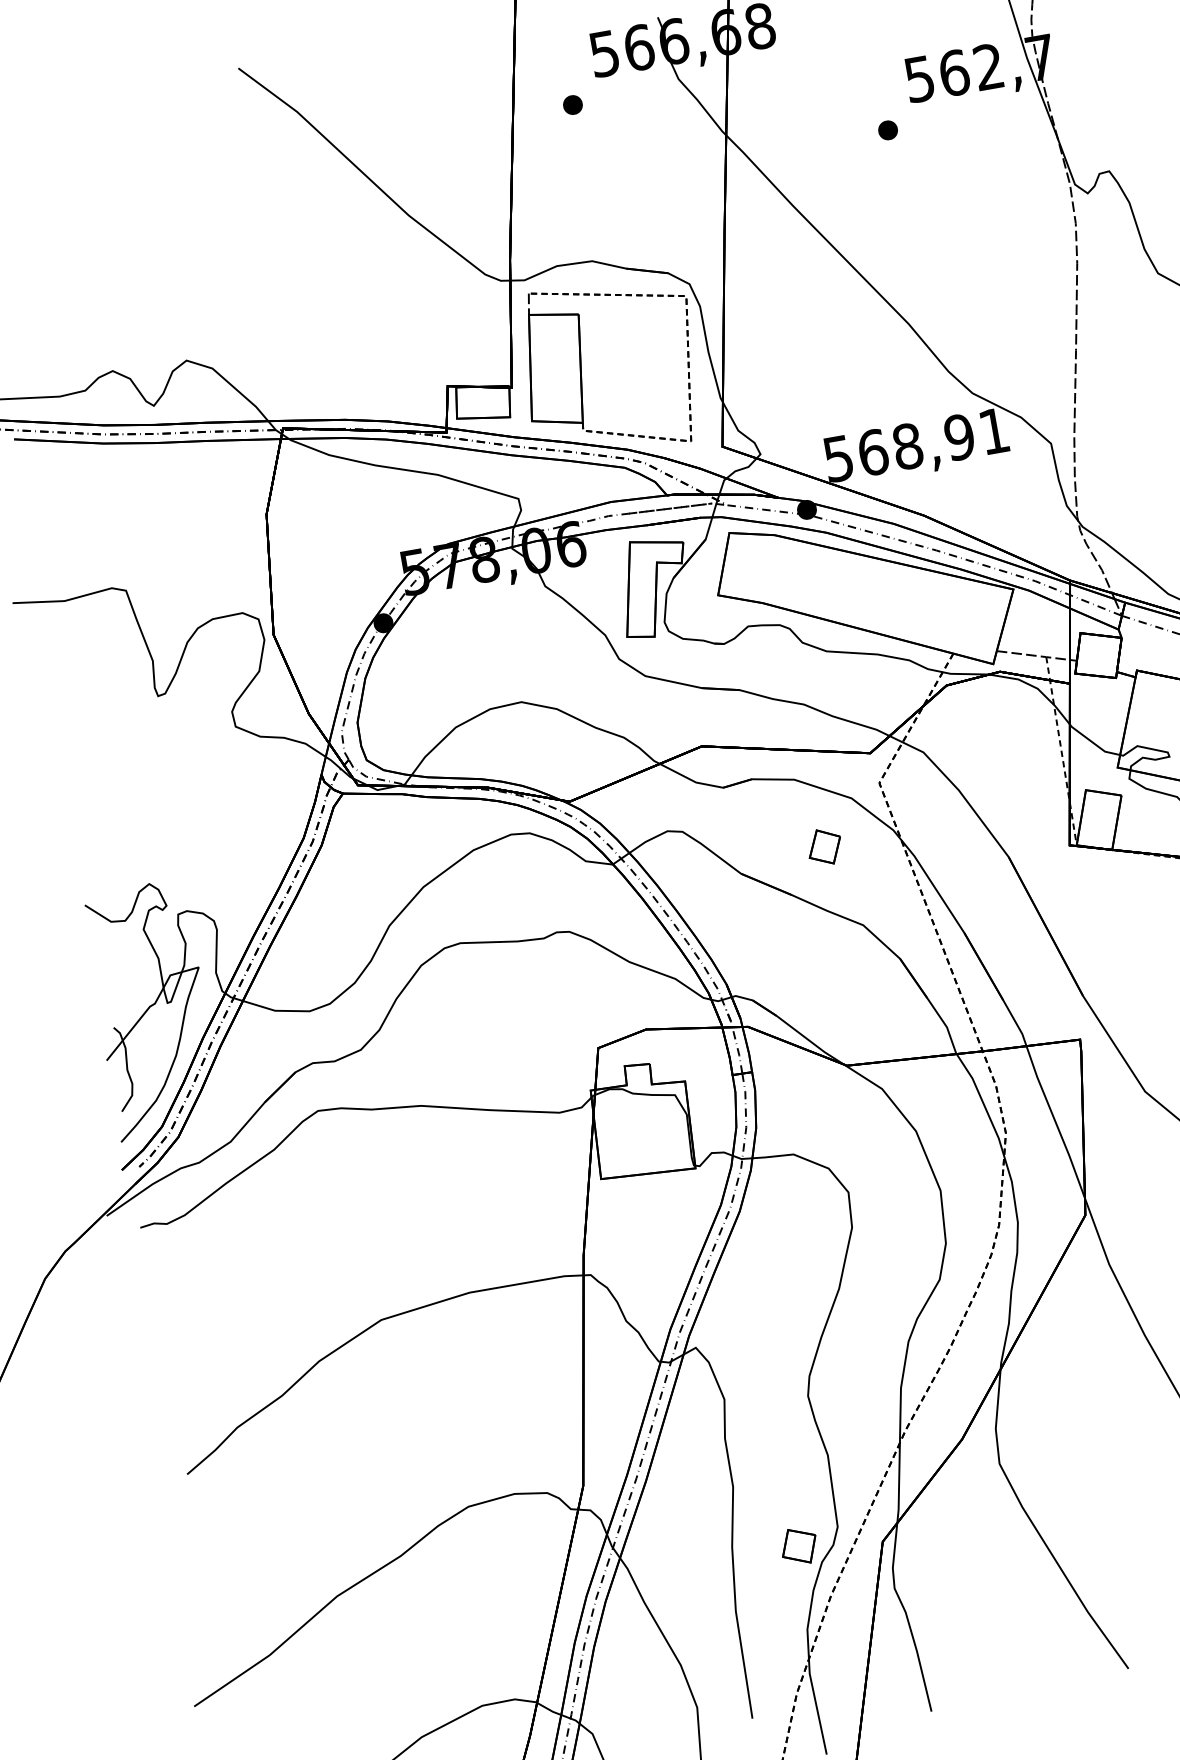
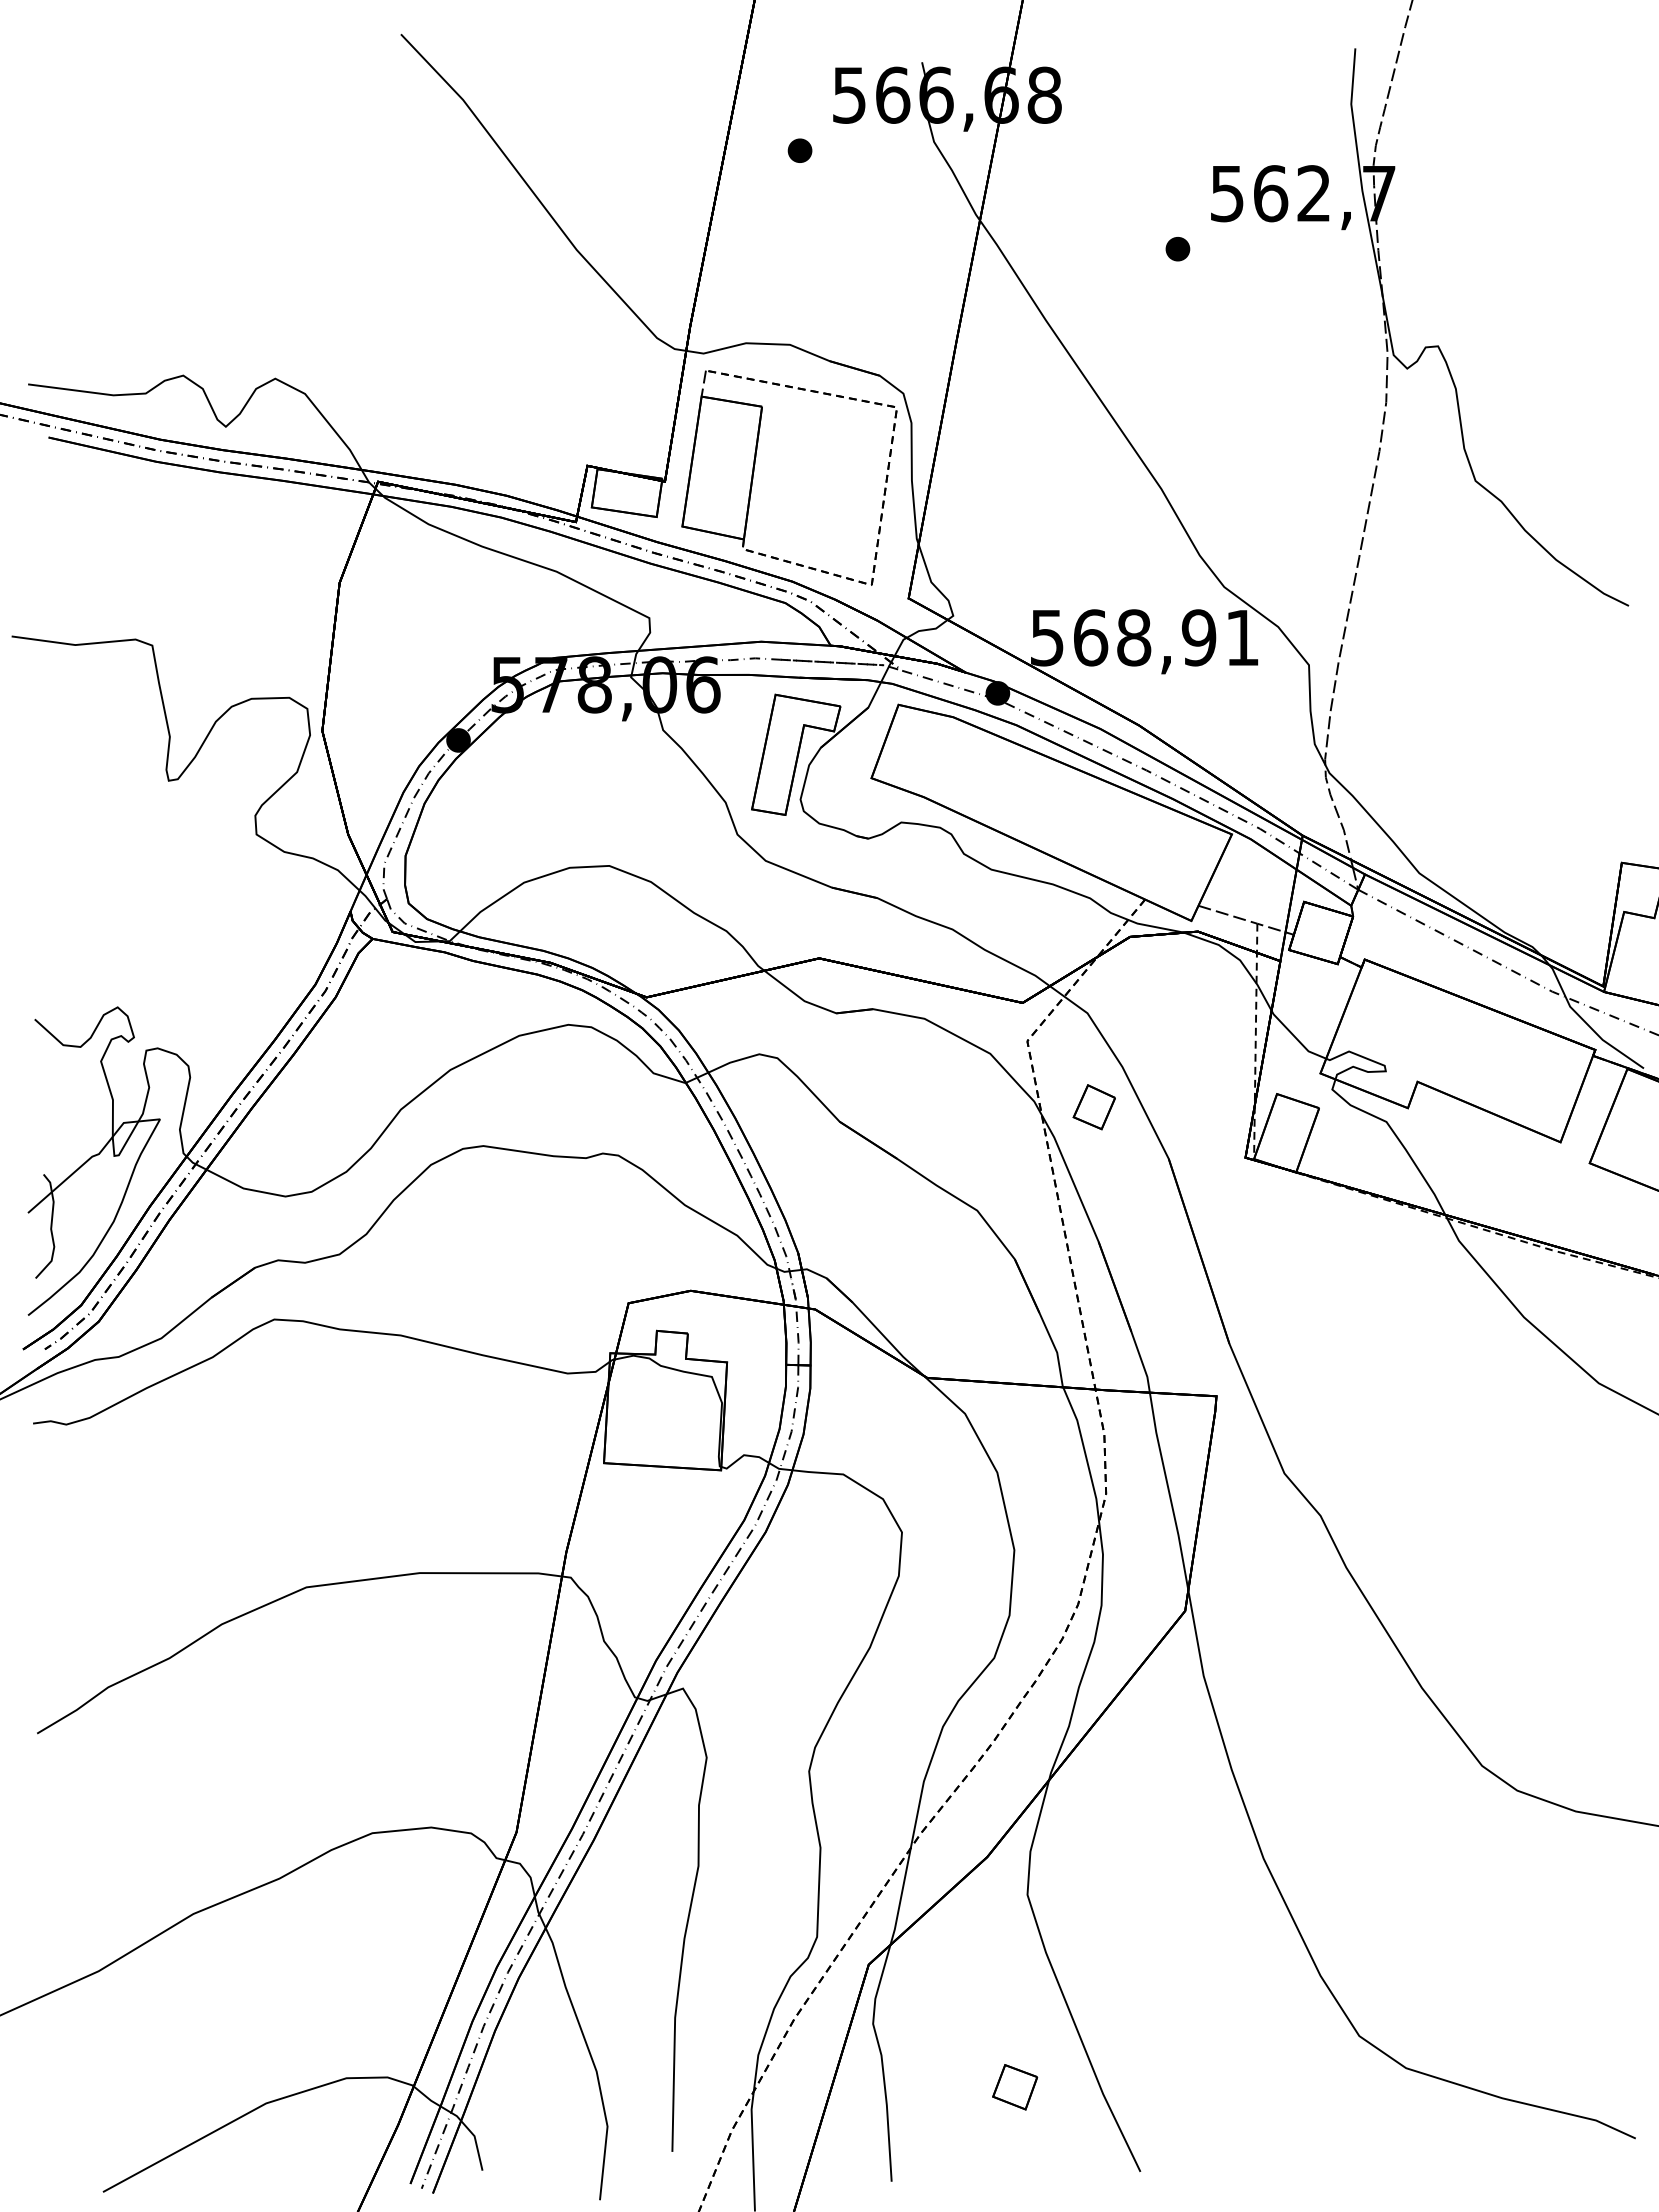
part: (824, 847) -> (1093, 1107), moved
part: (799, 1546) -> (1015, 2087), moved

